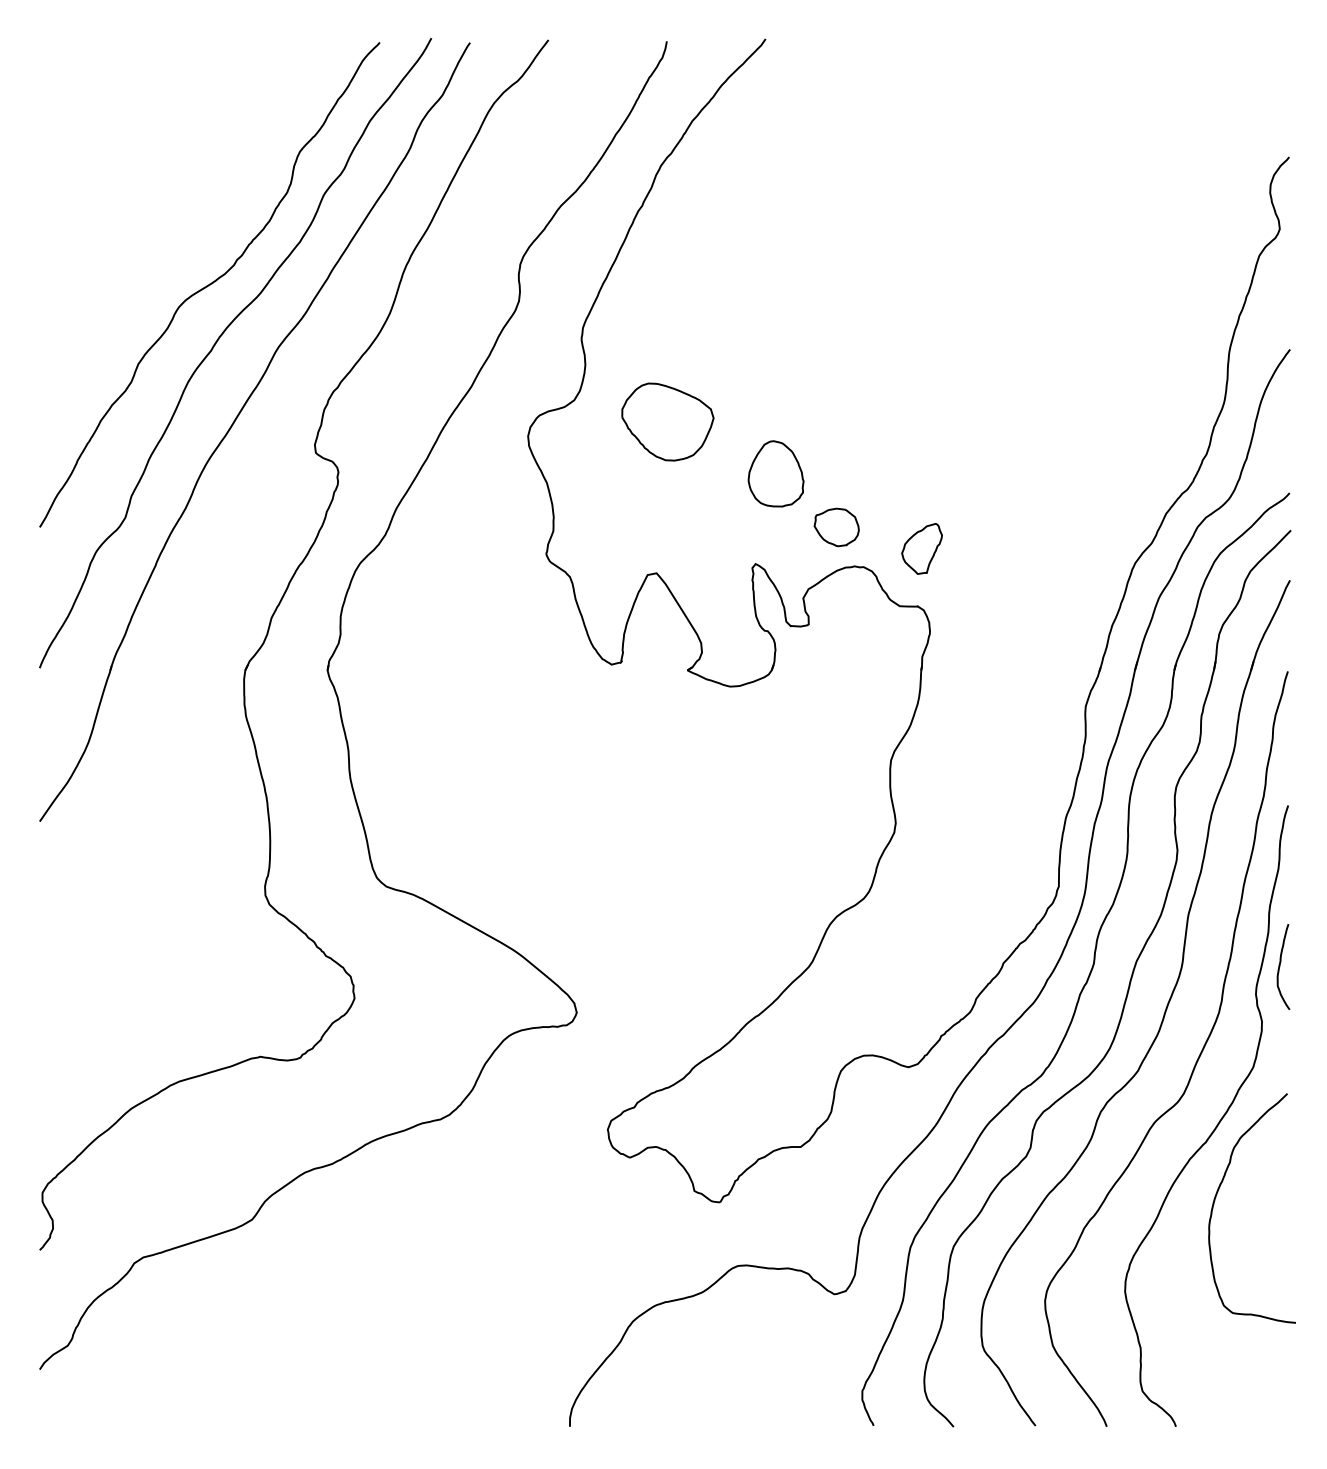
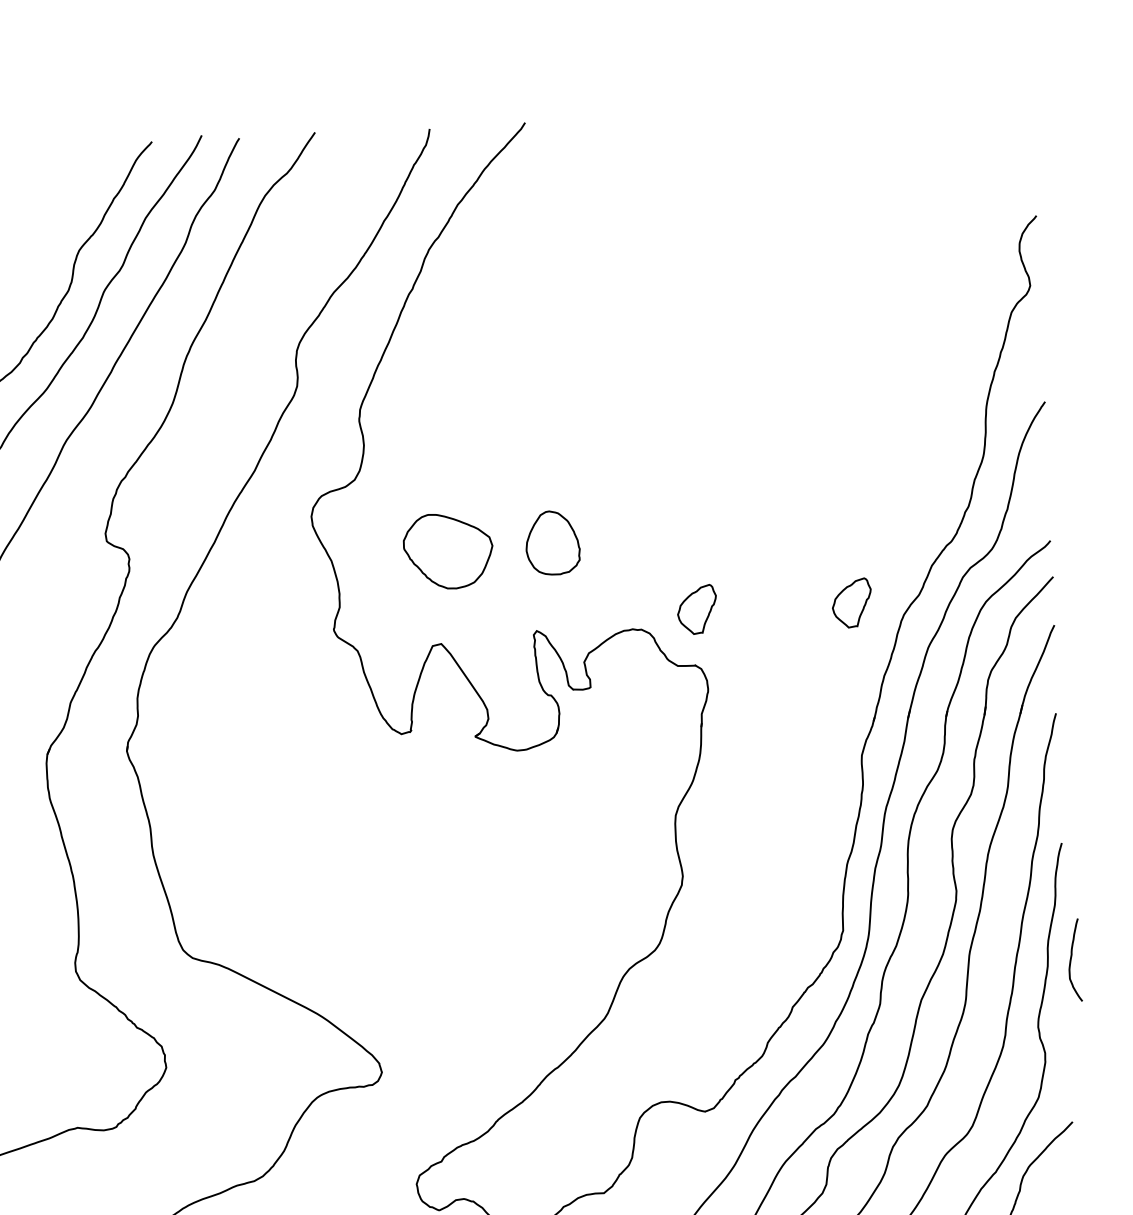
part: (667, 421) -> (447, 550), moved
part: (836, 527) -> (613, 592), removed
part: (1081, 548) -> (851, 602), added
curve: (1280, 966) -> (1071, 959), moved

